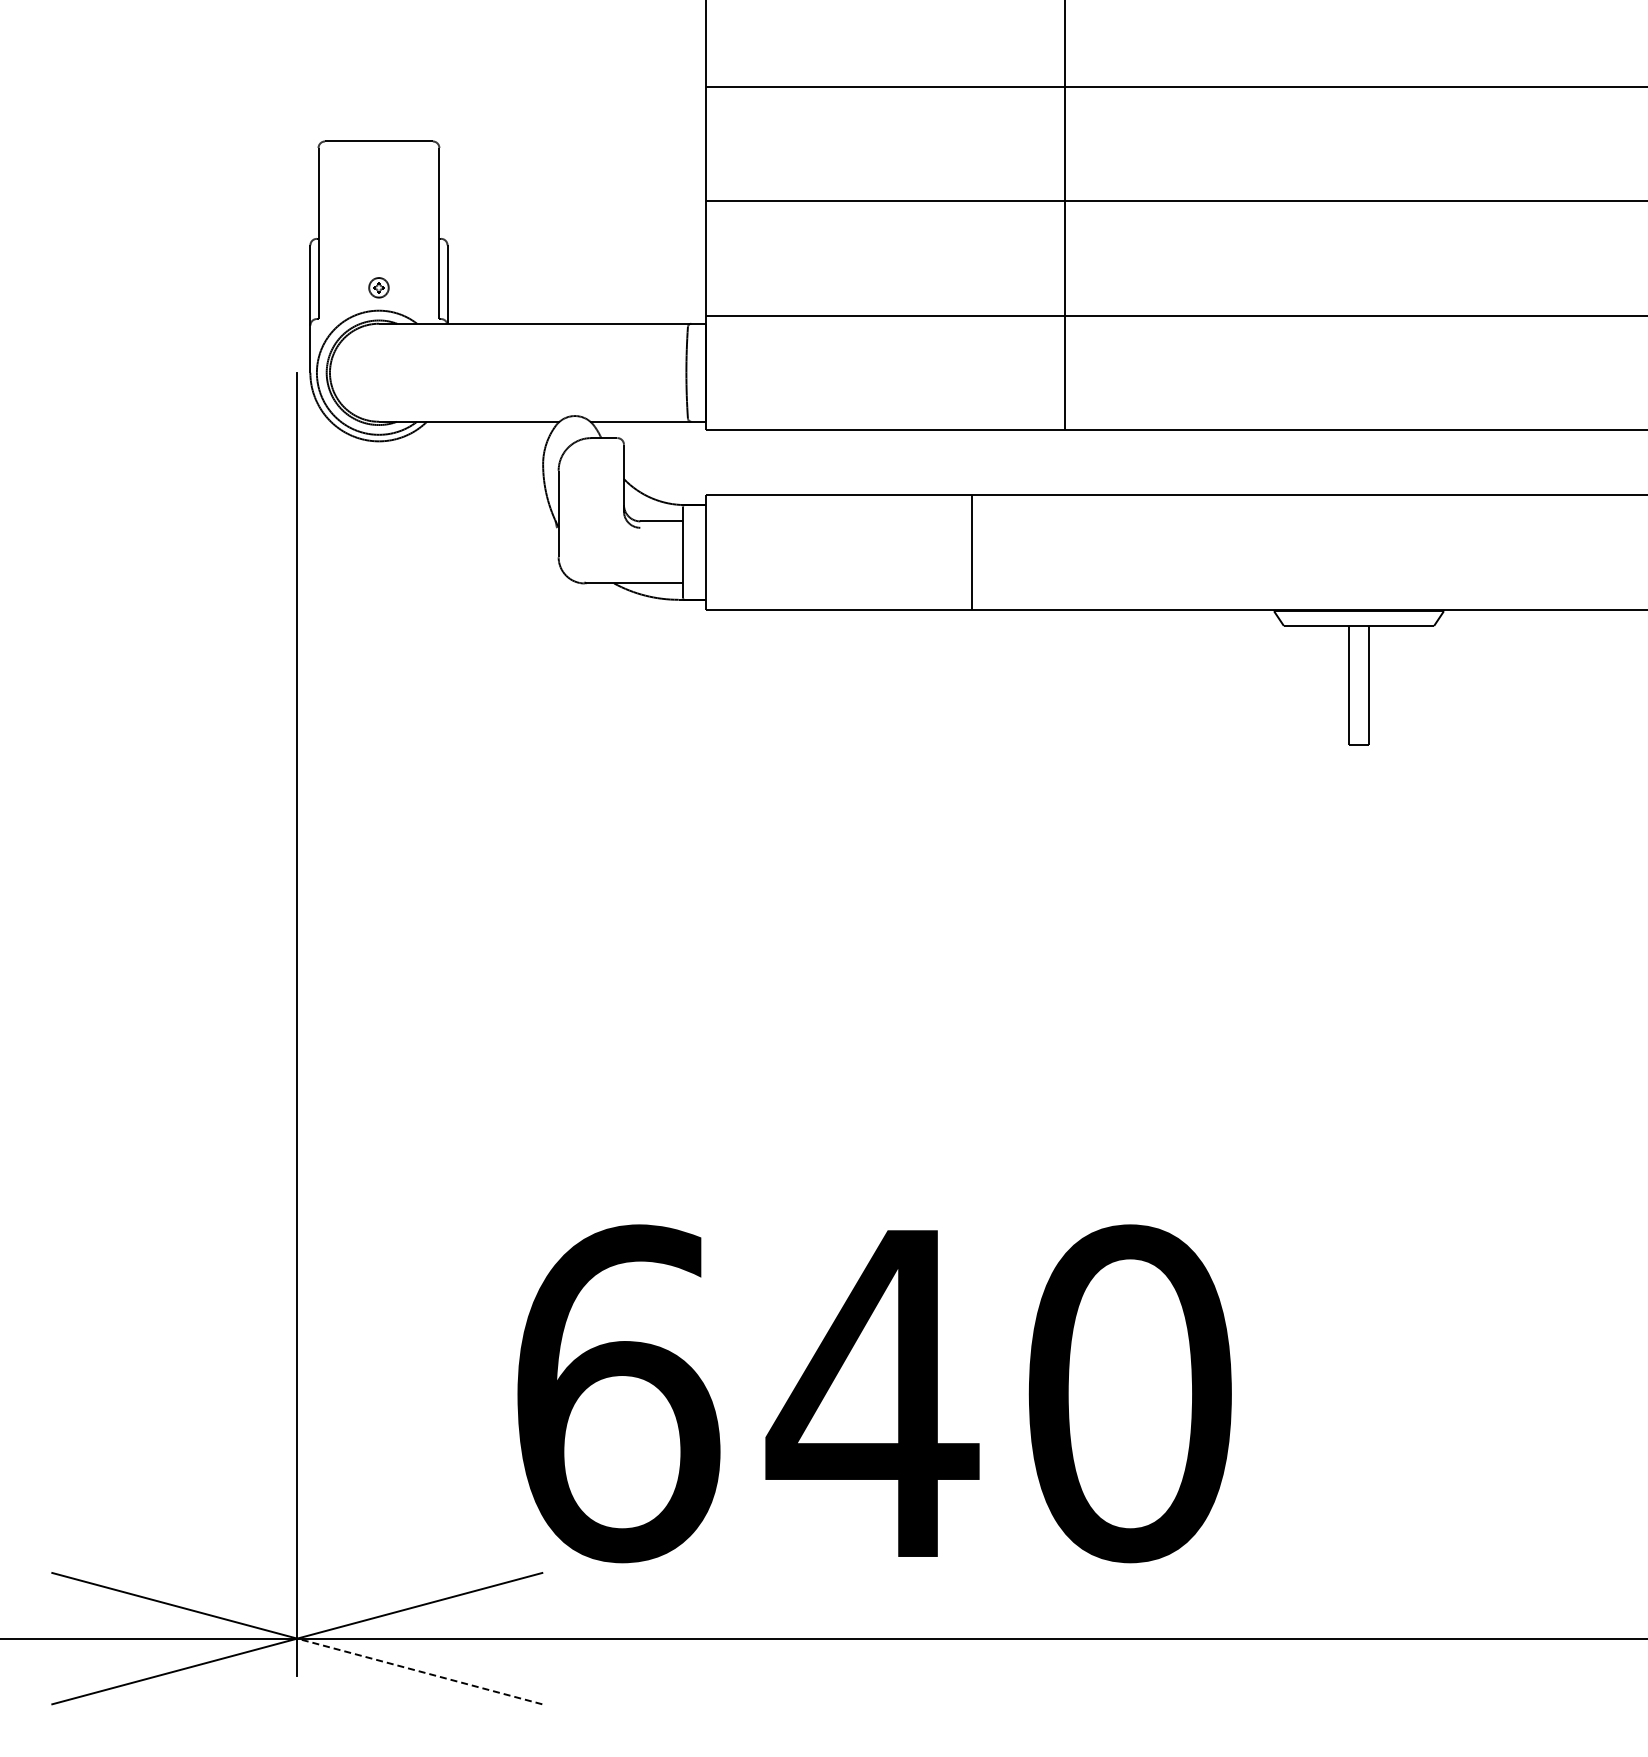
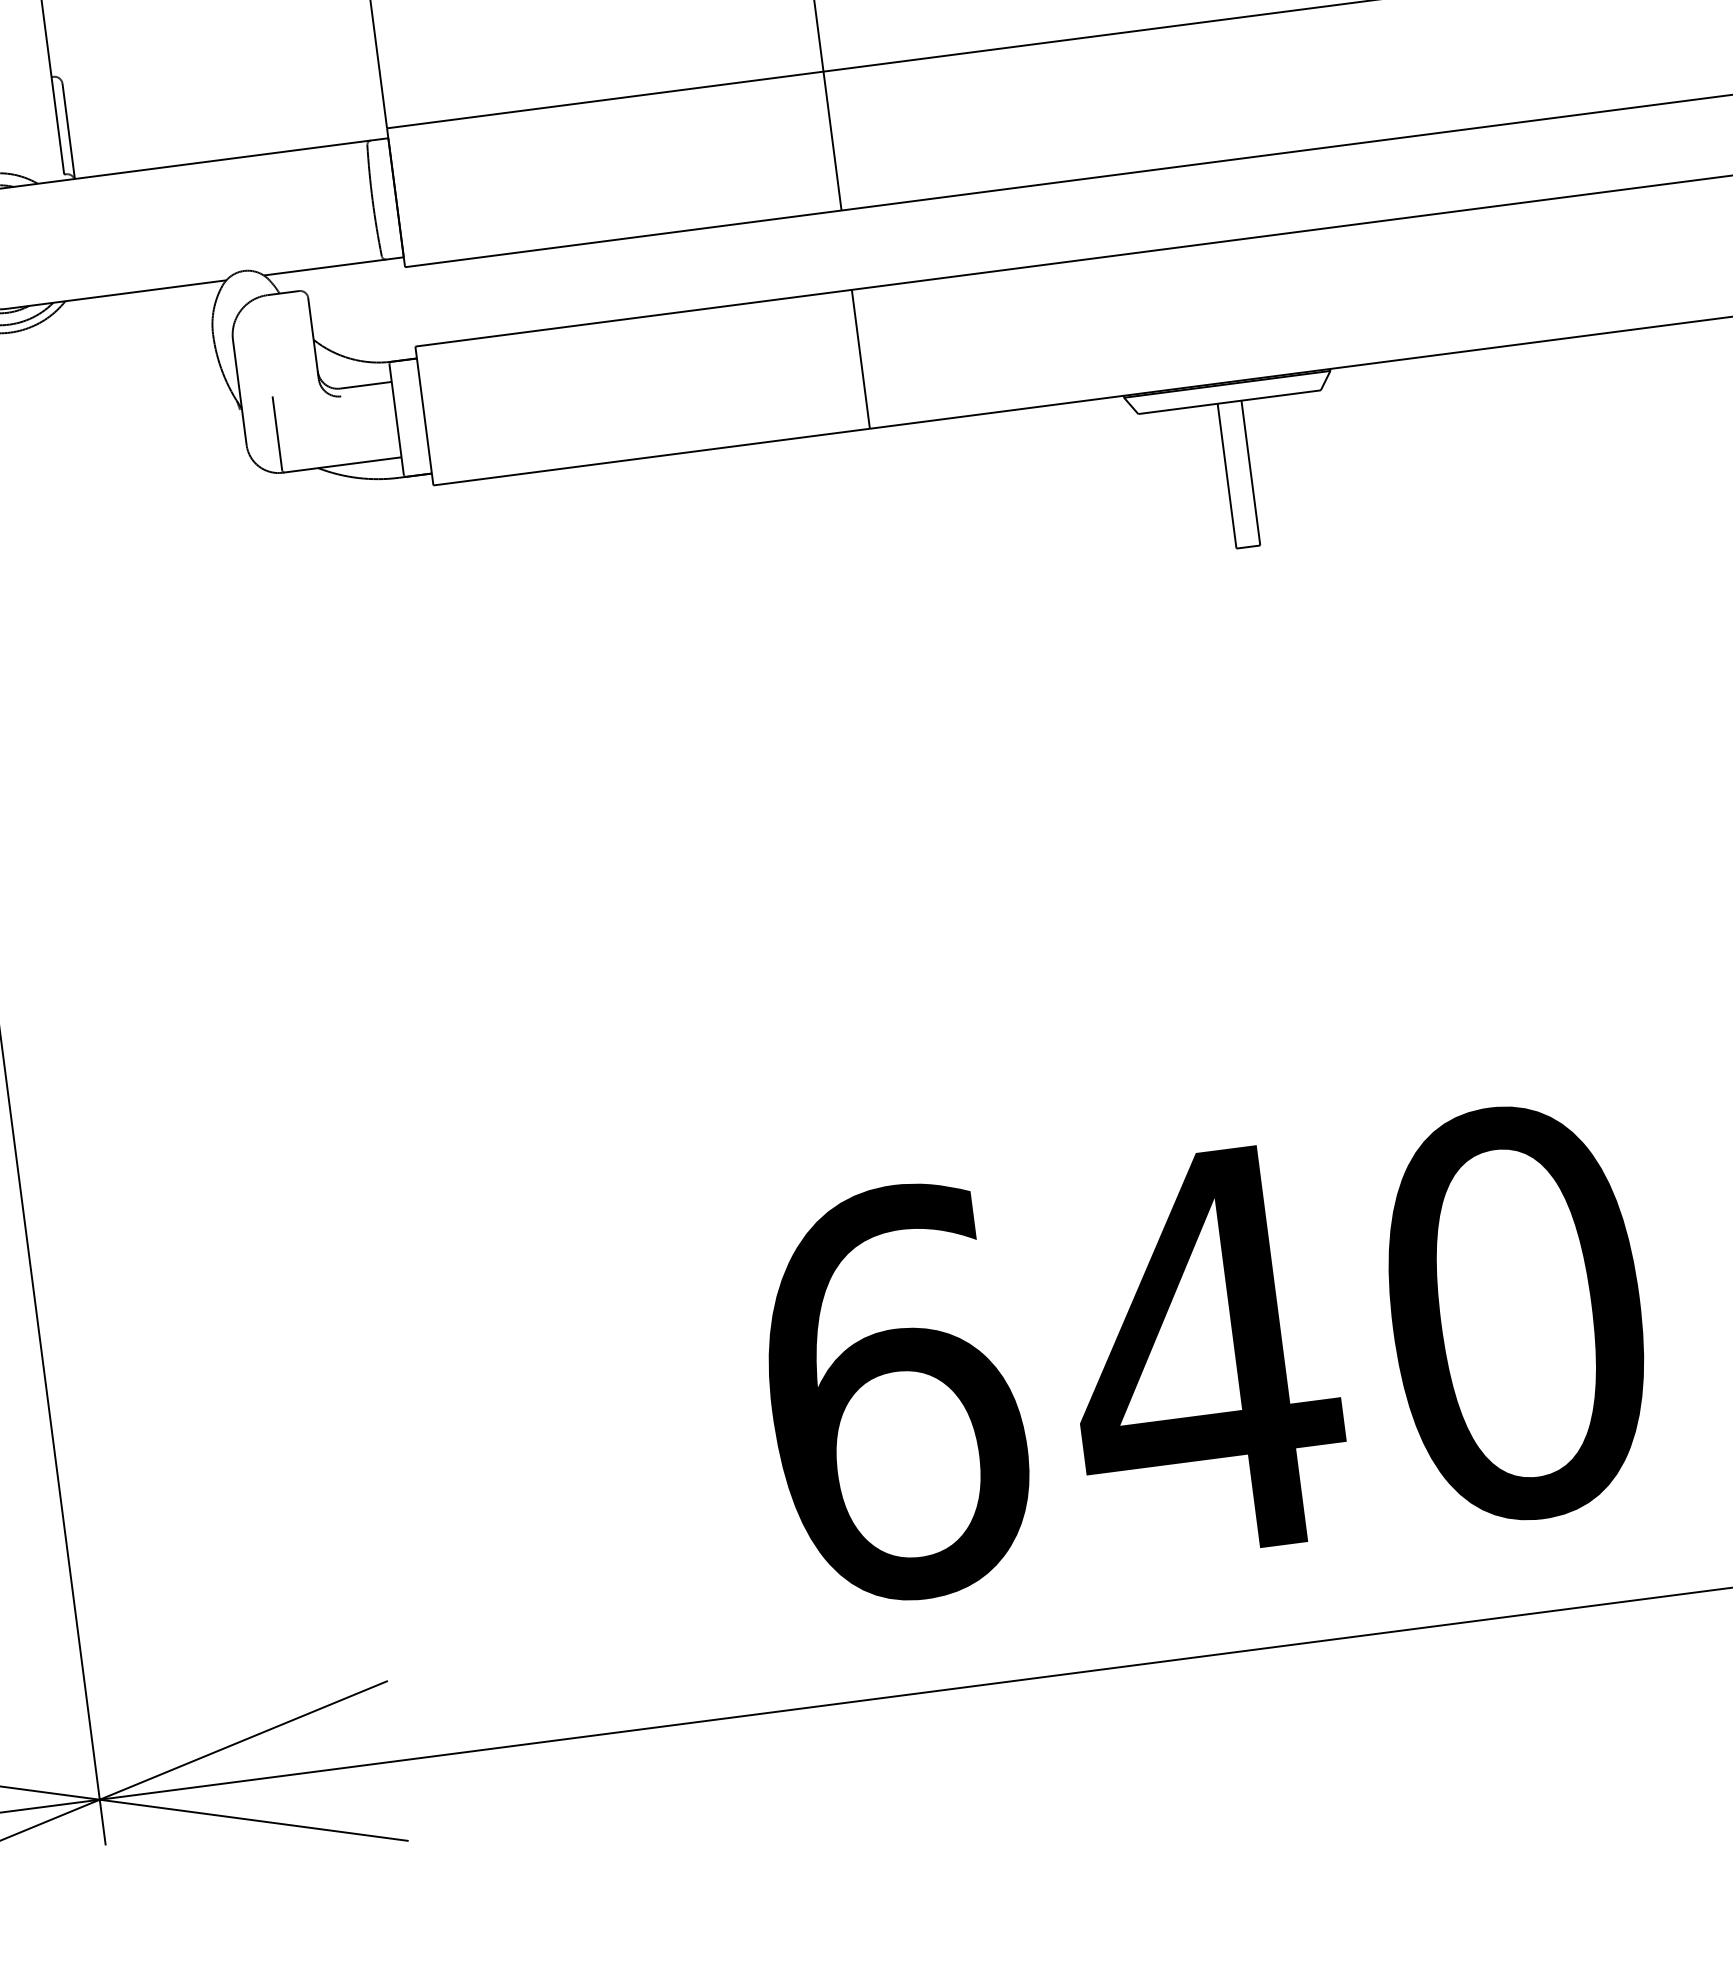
line: (584, 550) -> (276, 432), added
line: (971, 552) -> (860, 359), moved
text: (874, 1393) -> (1205, 1353), moved
line: (419, 1671) -> (253, 1820), dashed -> solid

